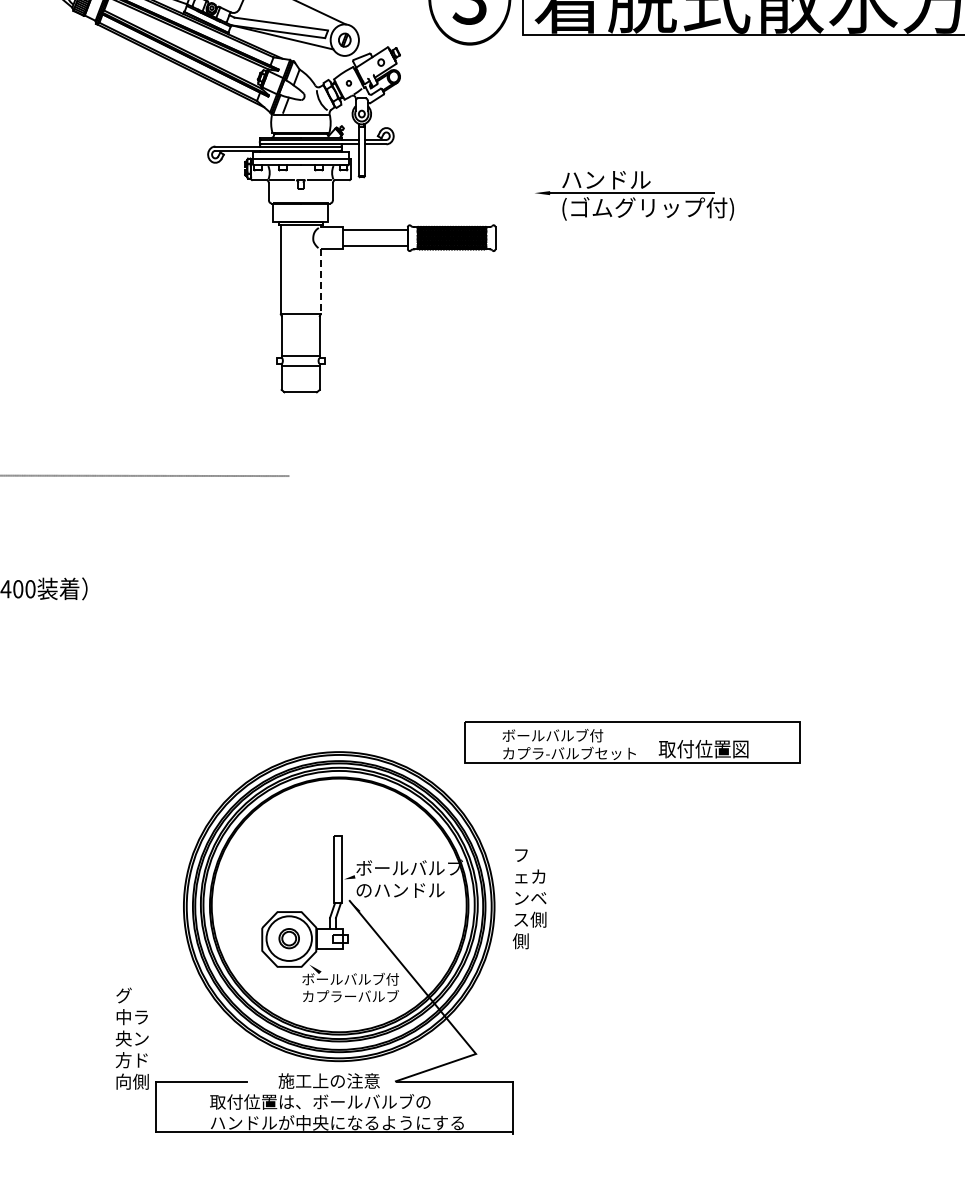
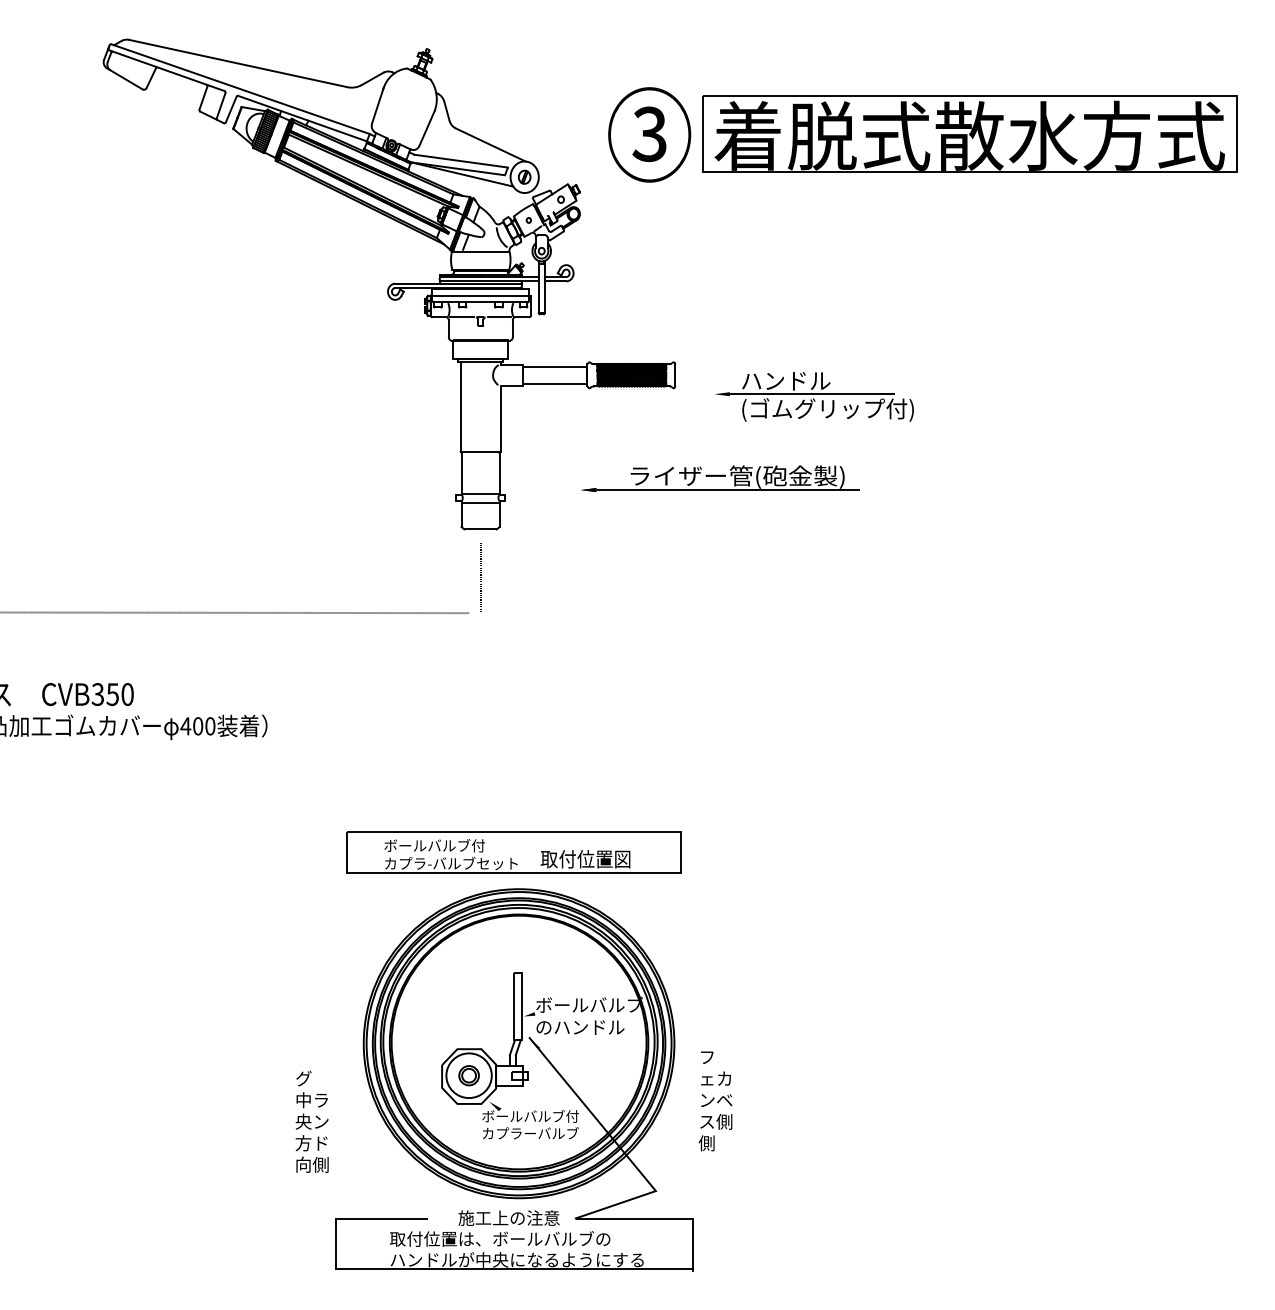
part: (634, 195) -> (814, 396), moved
line: (320, 281) -> (500, 418), dashed -> solid
part: (540, 341) -> (720, 478), added
line: (301, 439) -> (481, 576), added
part: (631, 742) -> (513, 852), moved
text: (529, 899) -> (715, 1101), moved
text: (131, 1038) -> (311, 1121), moved

